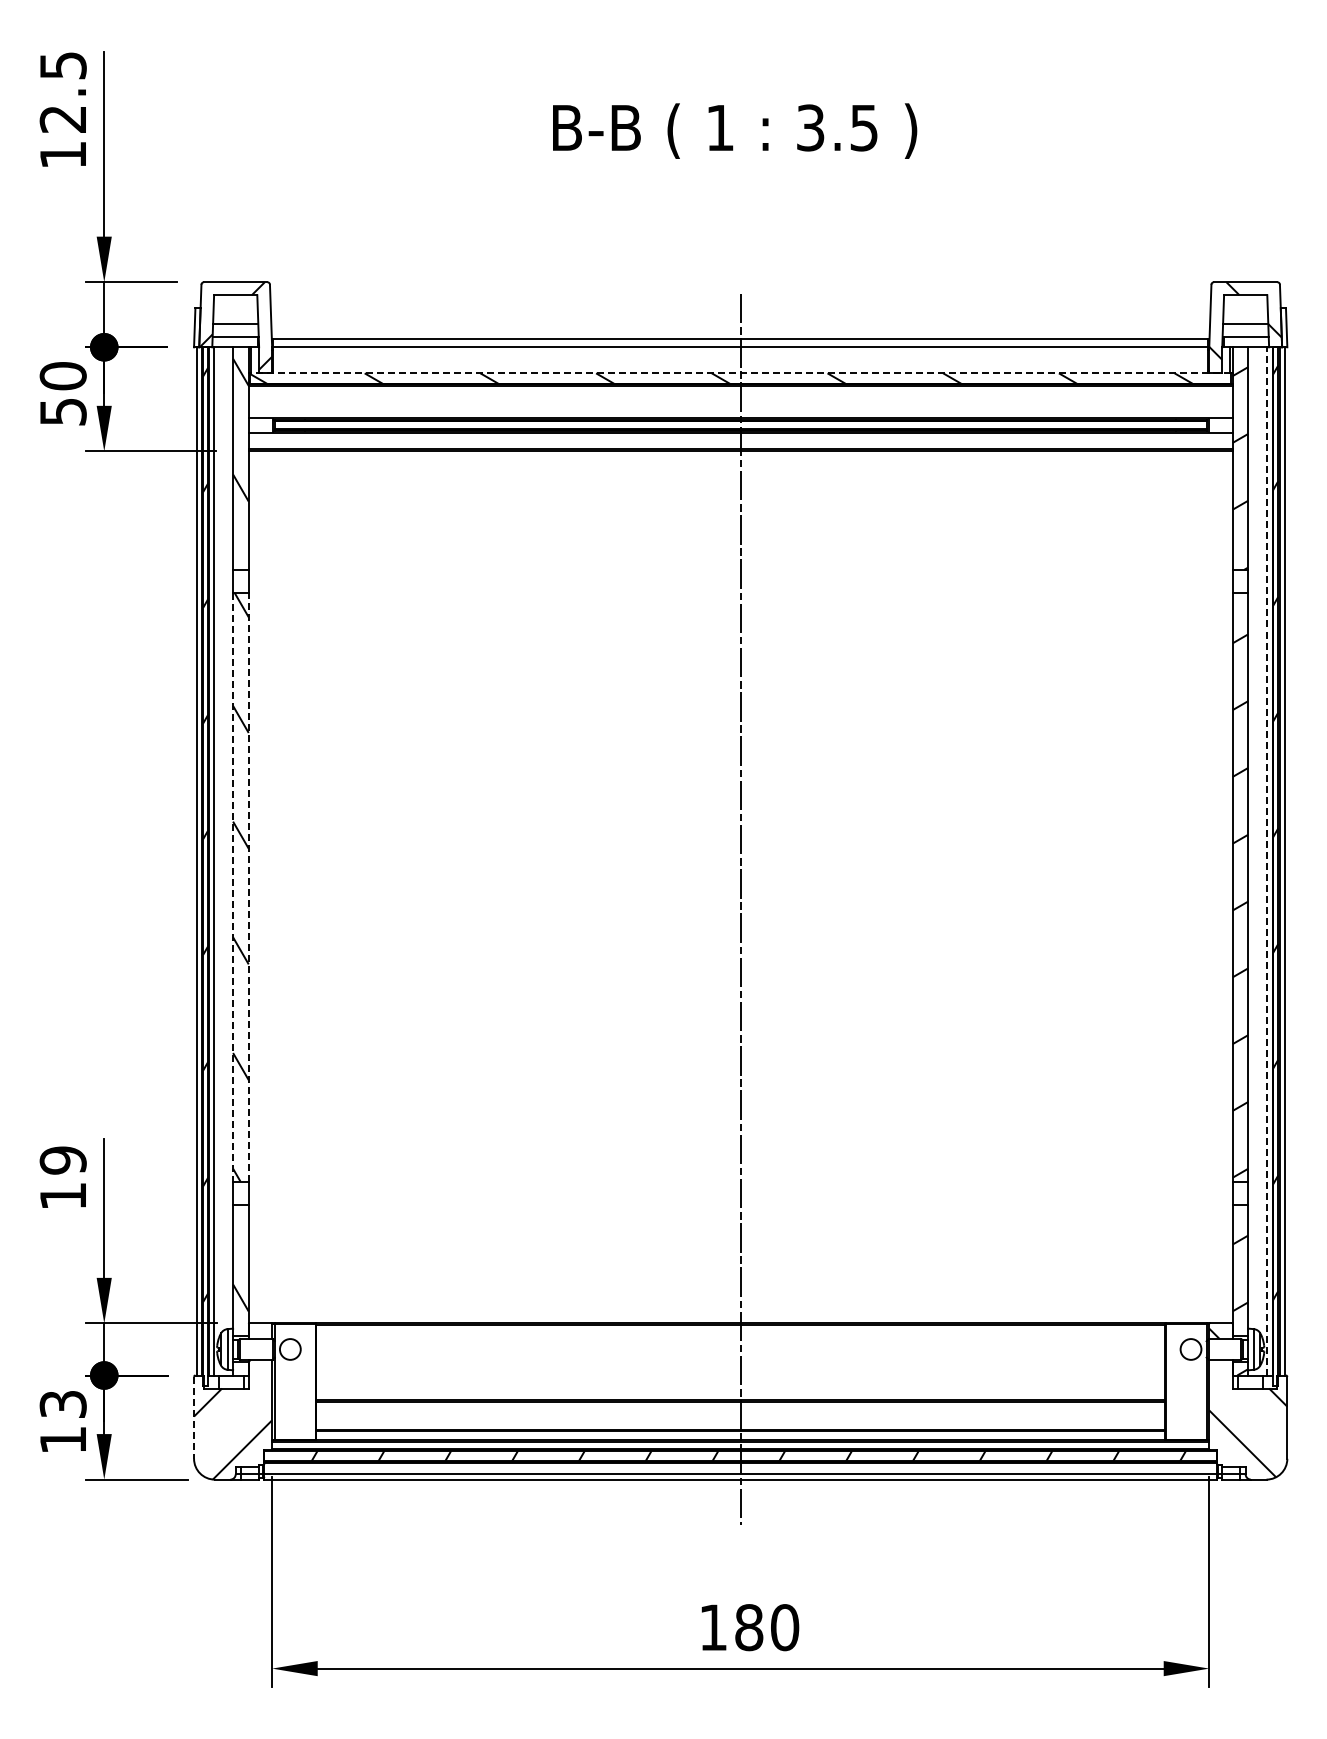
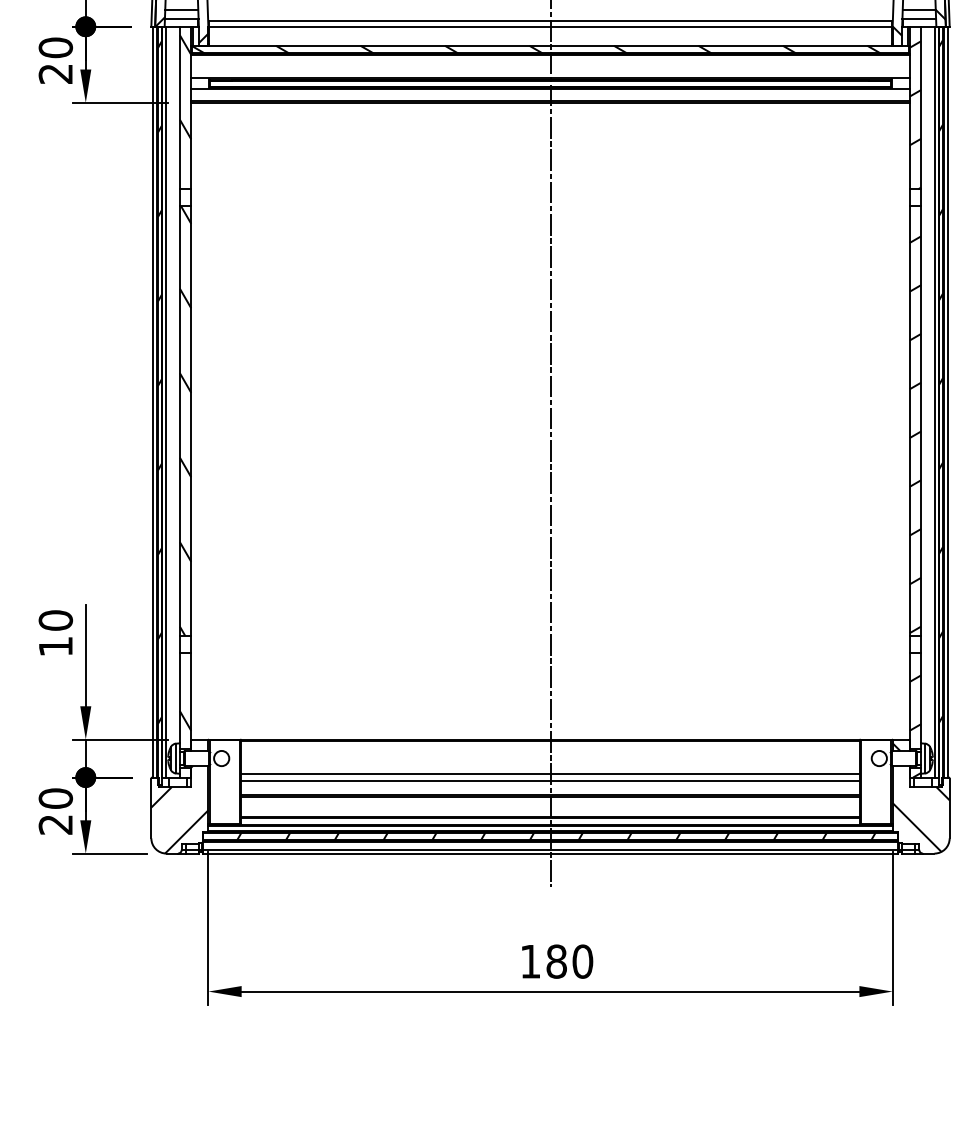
line: (740, 373) -> (550, 45), dashed -> solid
text: (62, 412) -> (55, 74), 50 -> 20
line: (1267, 860) -> (935, 401), dashed -> solid
line: (248, 886) -> (191, 420), dashed -> solid
line: (233, 887) -> (180, 421), dashed -> solid
text: (62, 1160) -> (55, 620), 19 -> 10
line: (740, 1370) -> (550, 773), added
line: (740, 1380) -> (550, 781), added
line: (194, 1417) -> (151, 808), dashed -> solid
text: (62, 1421) -> (55, 811), 13 -> 20

